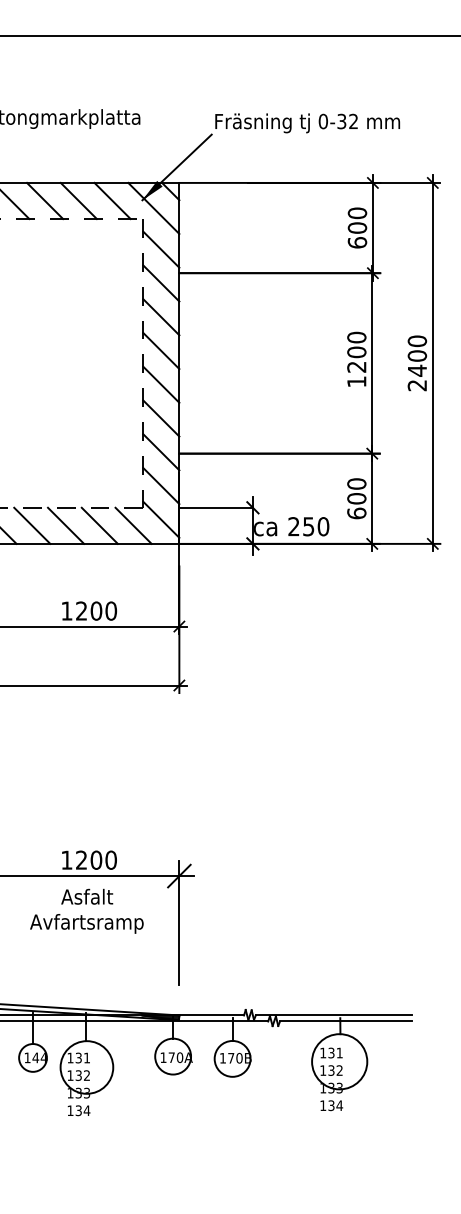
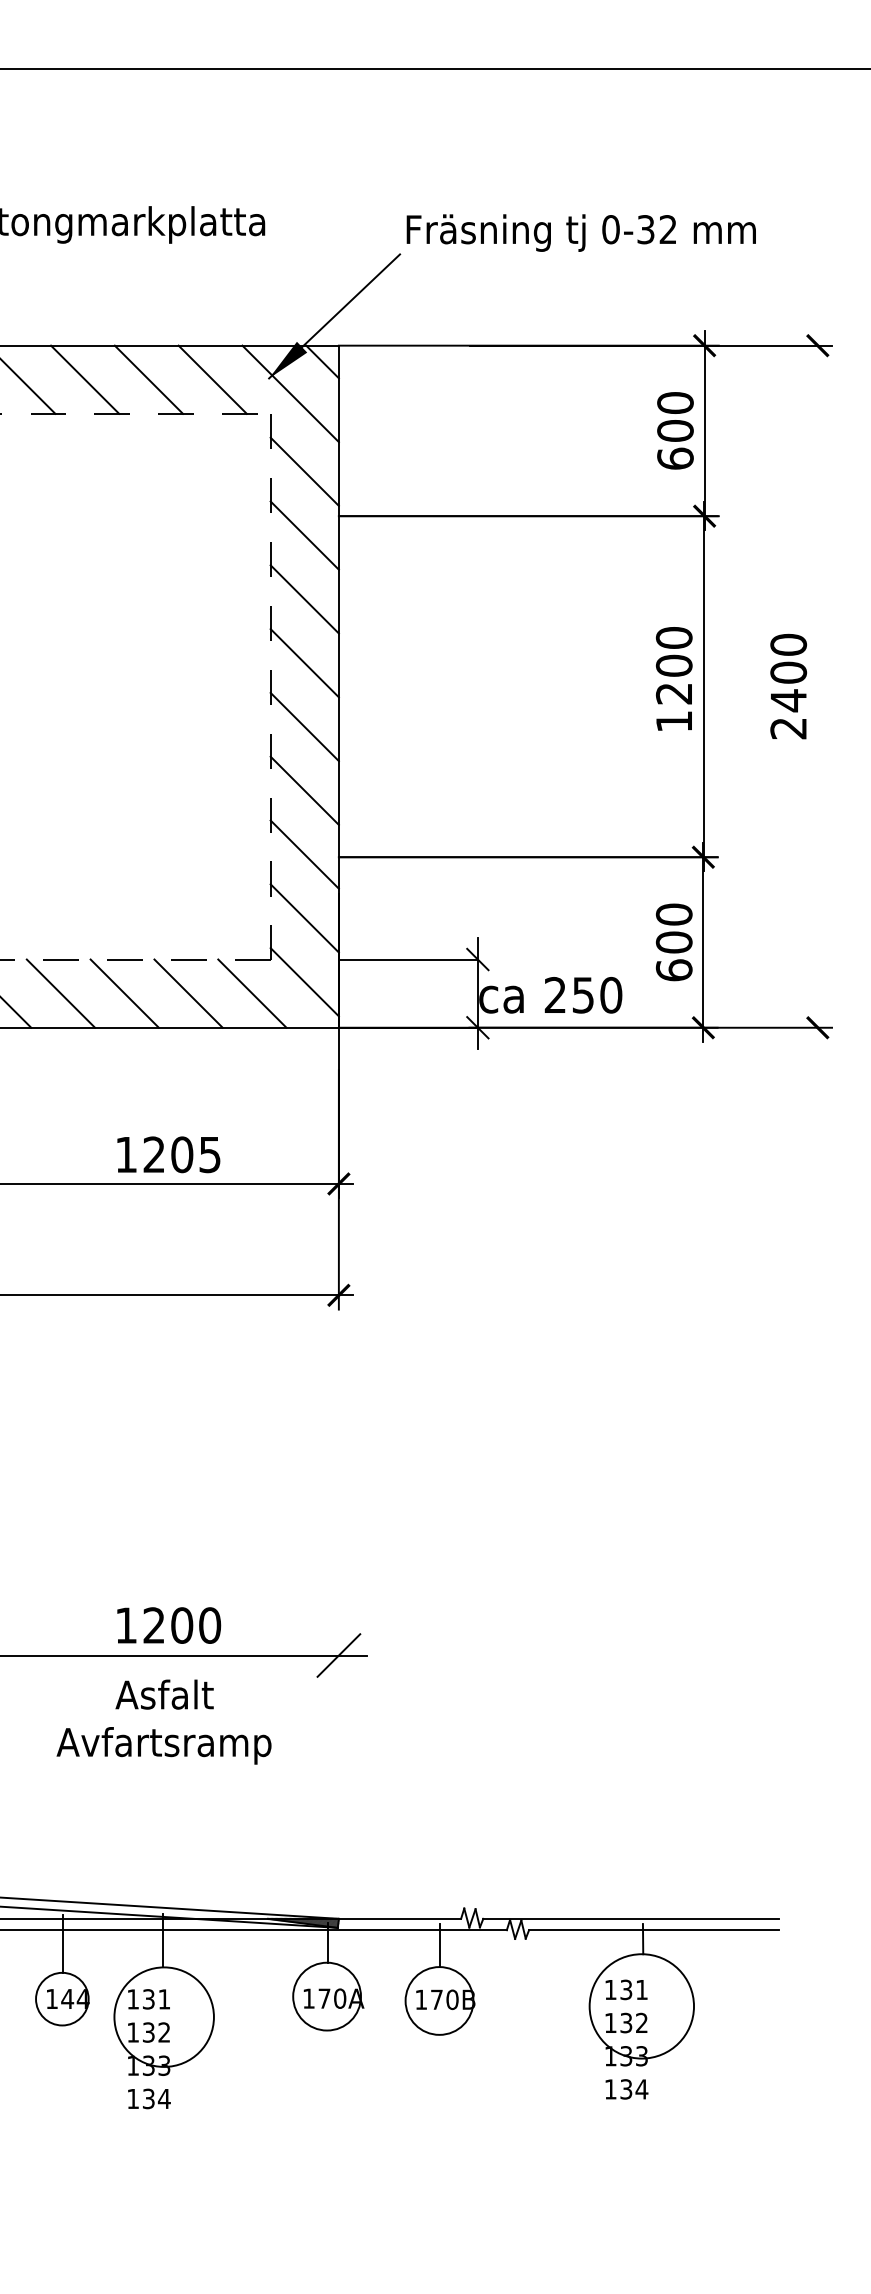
line: (432, 363) -> (817, 686), removed
text: (111, 610) -> (210, 1153), 1200 -> 1205
line: (179, 923) -> (339, 1745), removed

